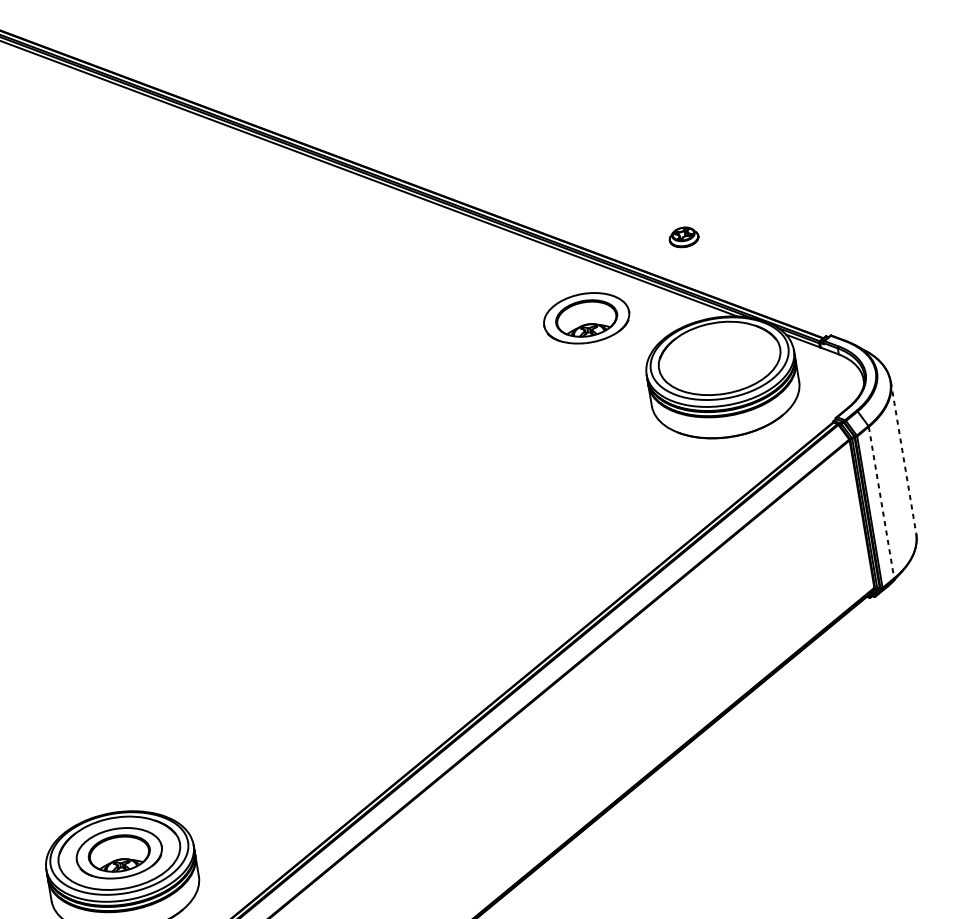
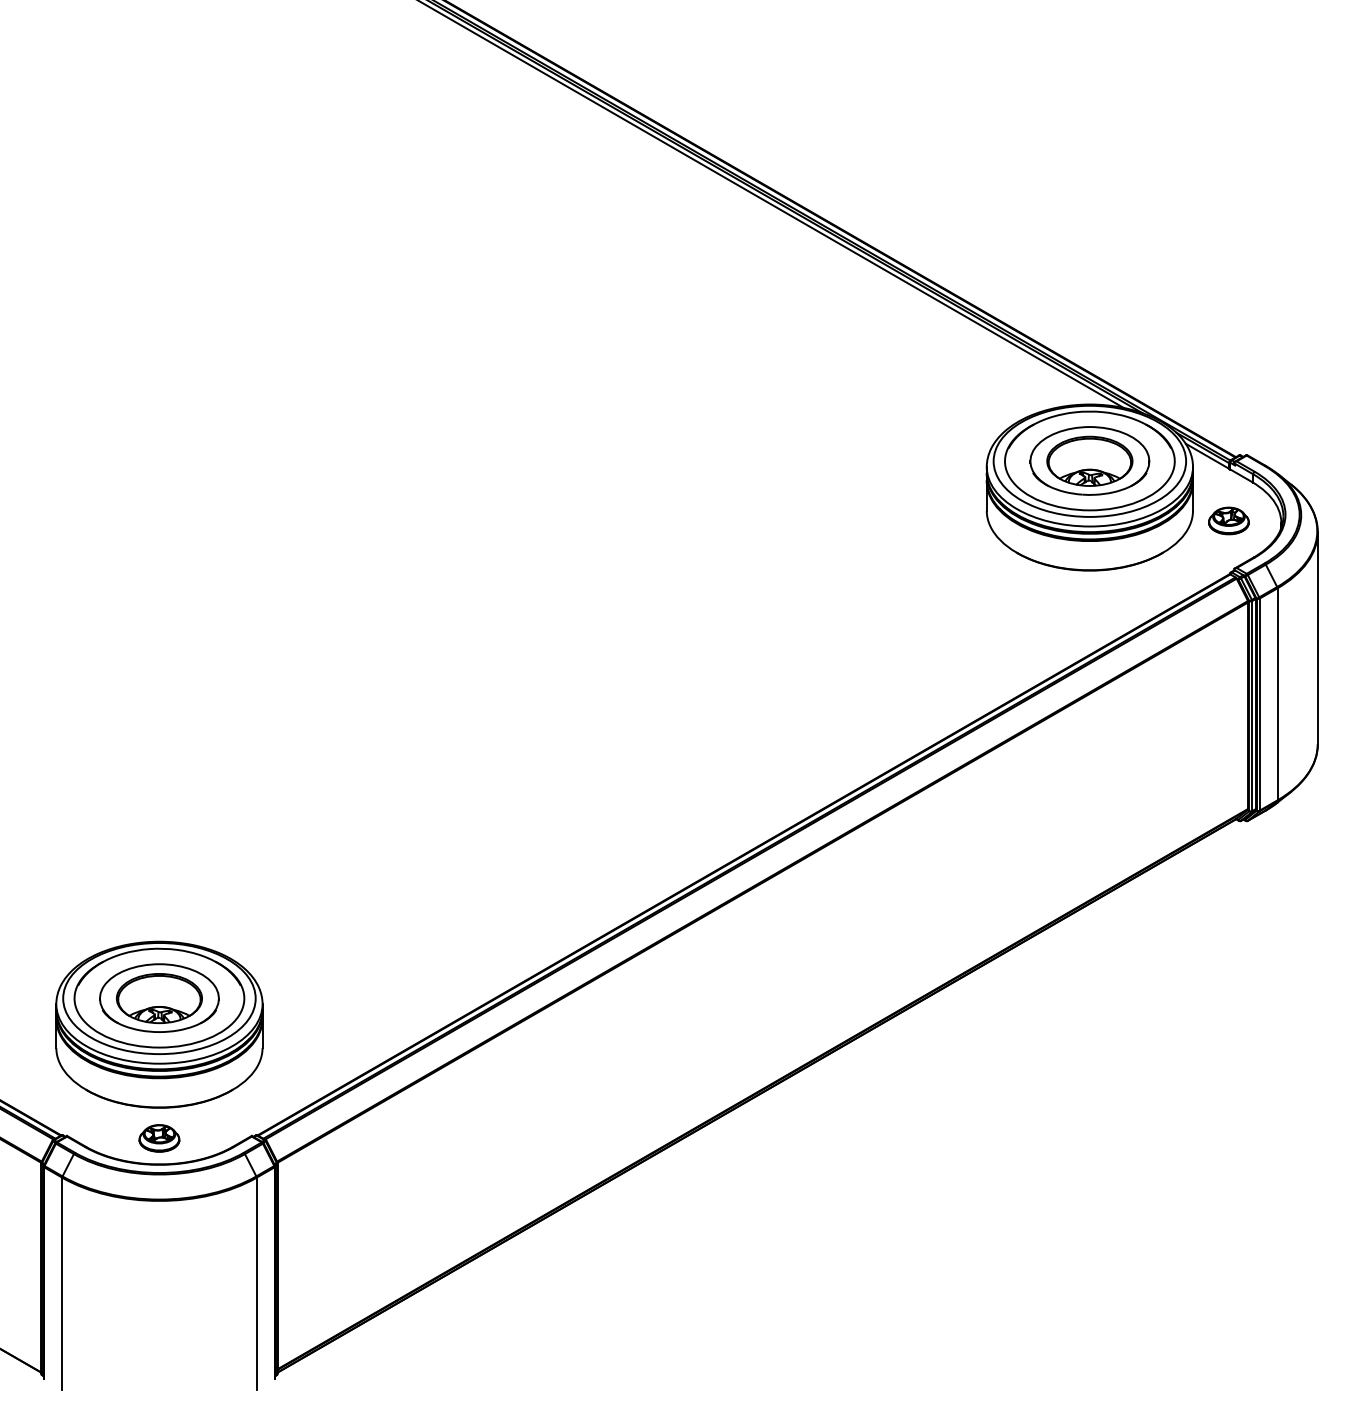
part: (683, 237) -> (1228, 520), moved
part: (586, 317) -> (1089, 460), moved
line: (903, 457) -> (1317, 638), dashed -> solid
line: (881, 502) -> (1277, 694), dashed -> solid

